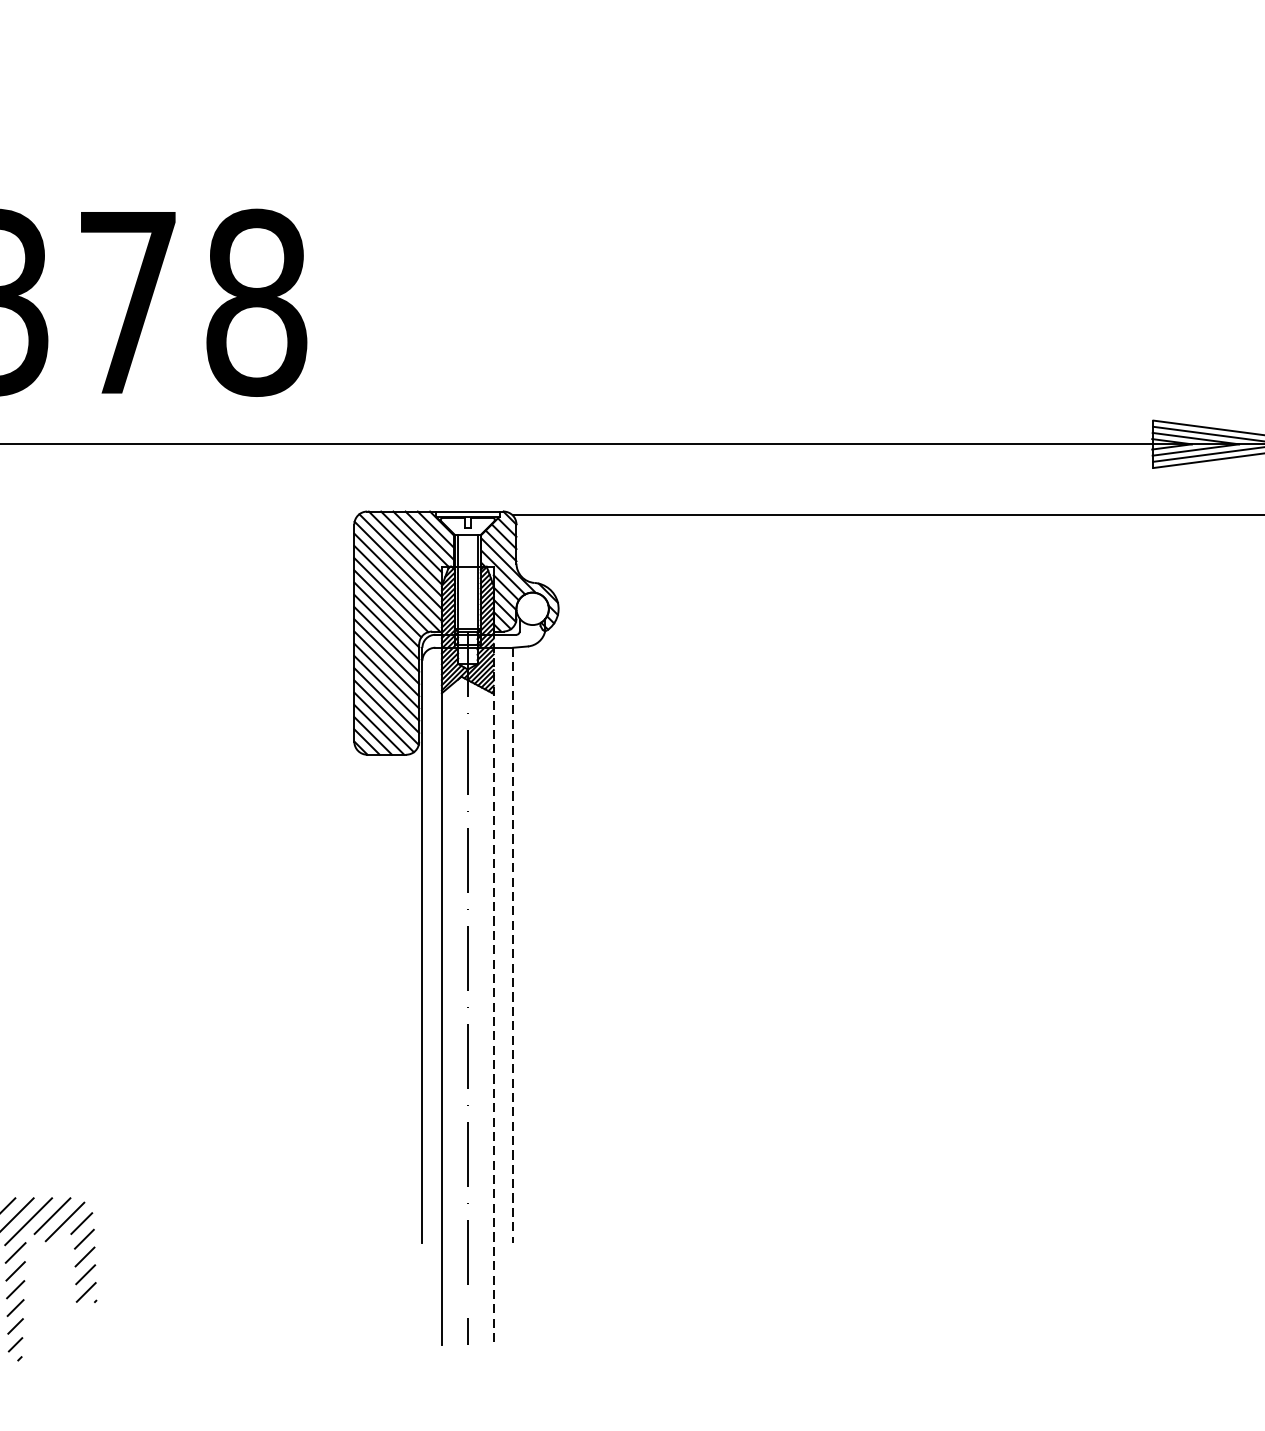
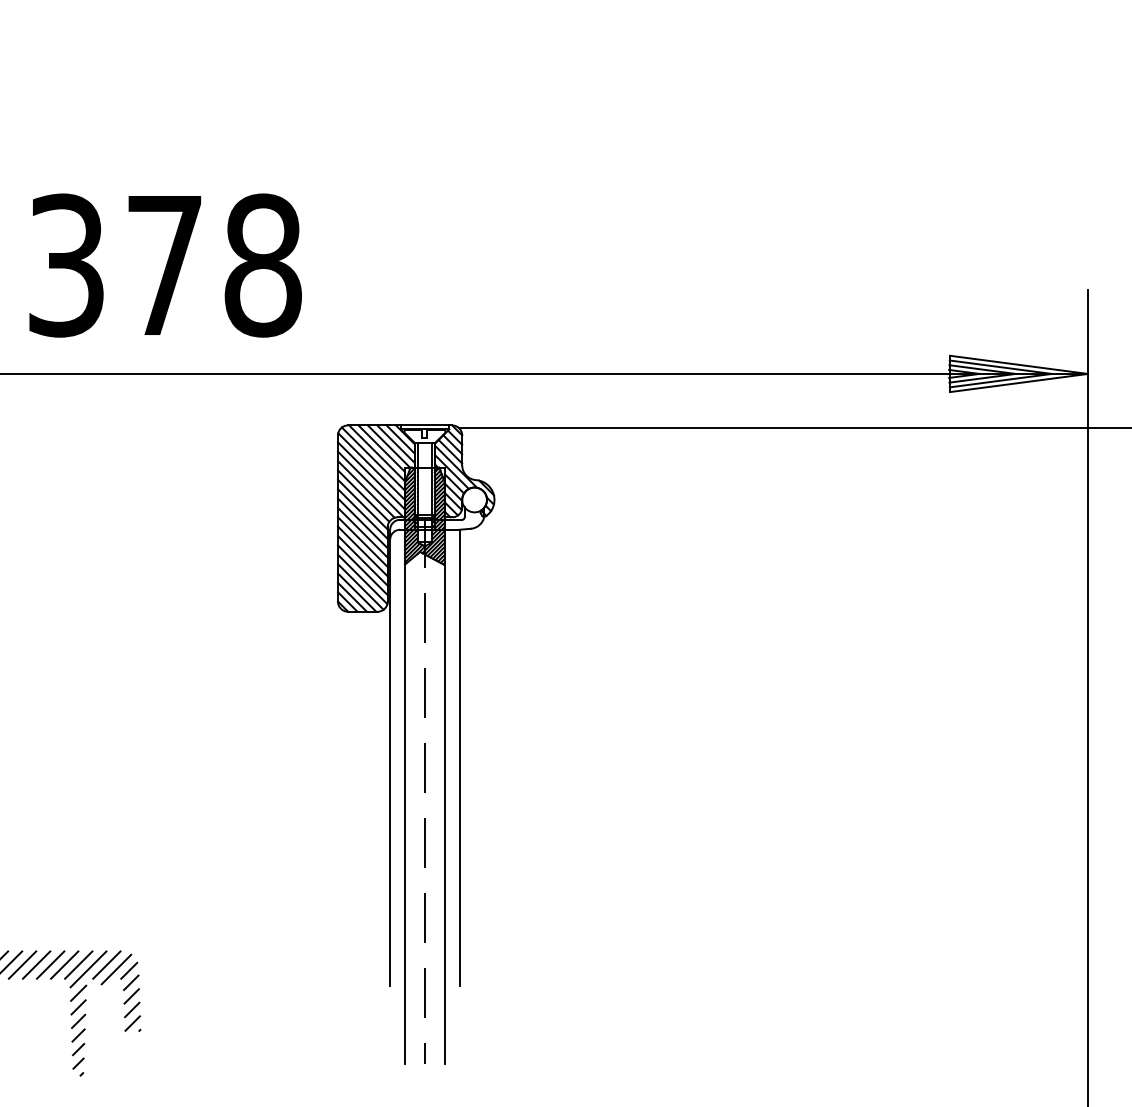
line: (512, 946) -> (459, 758), dashed -> solid
line: (493, 965) -> (444, 773), dashed -> solid

